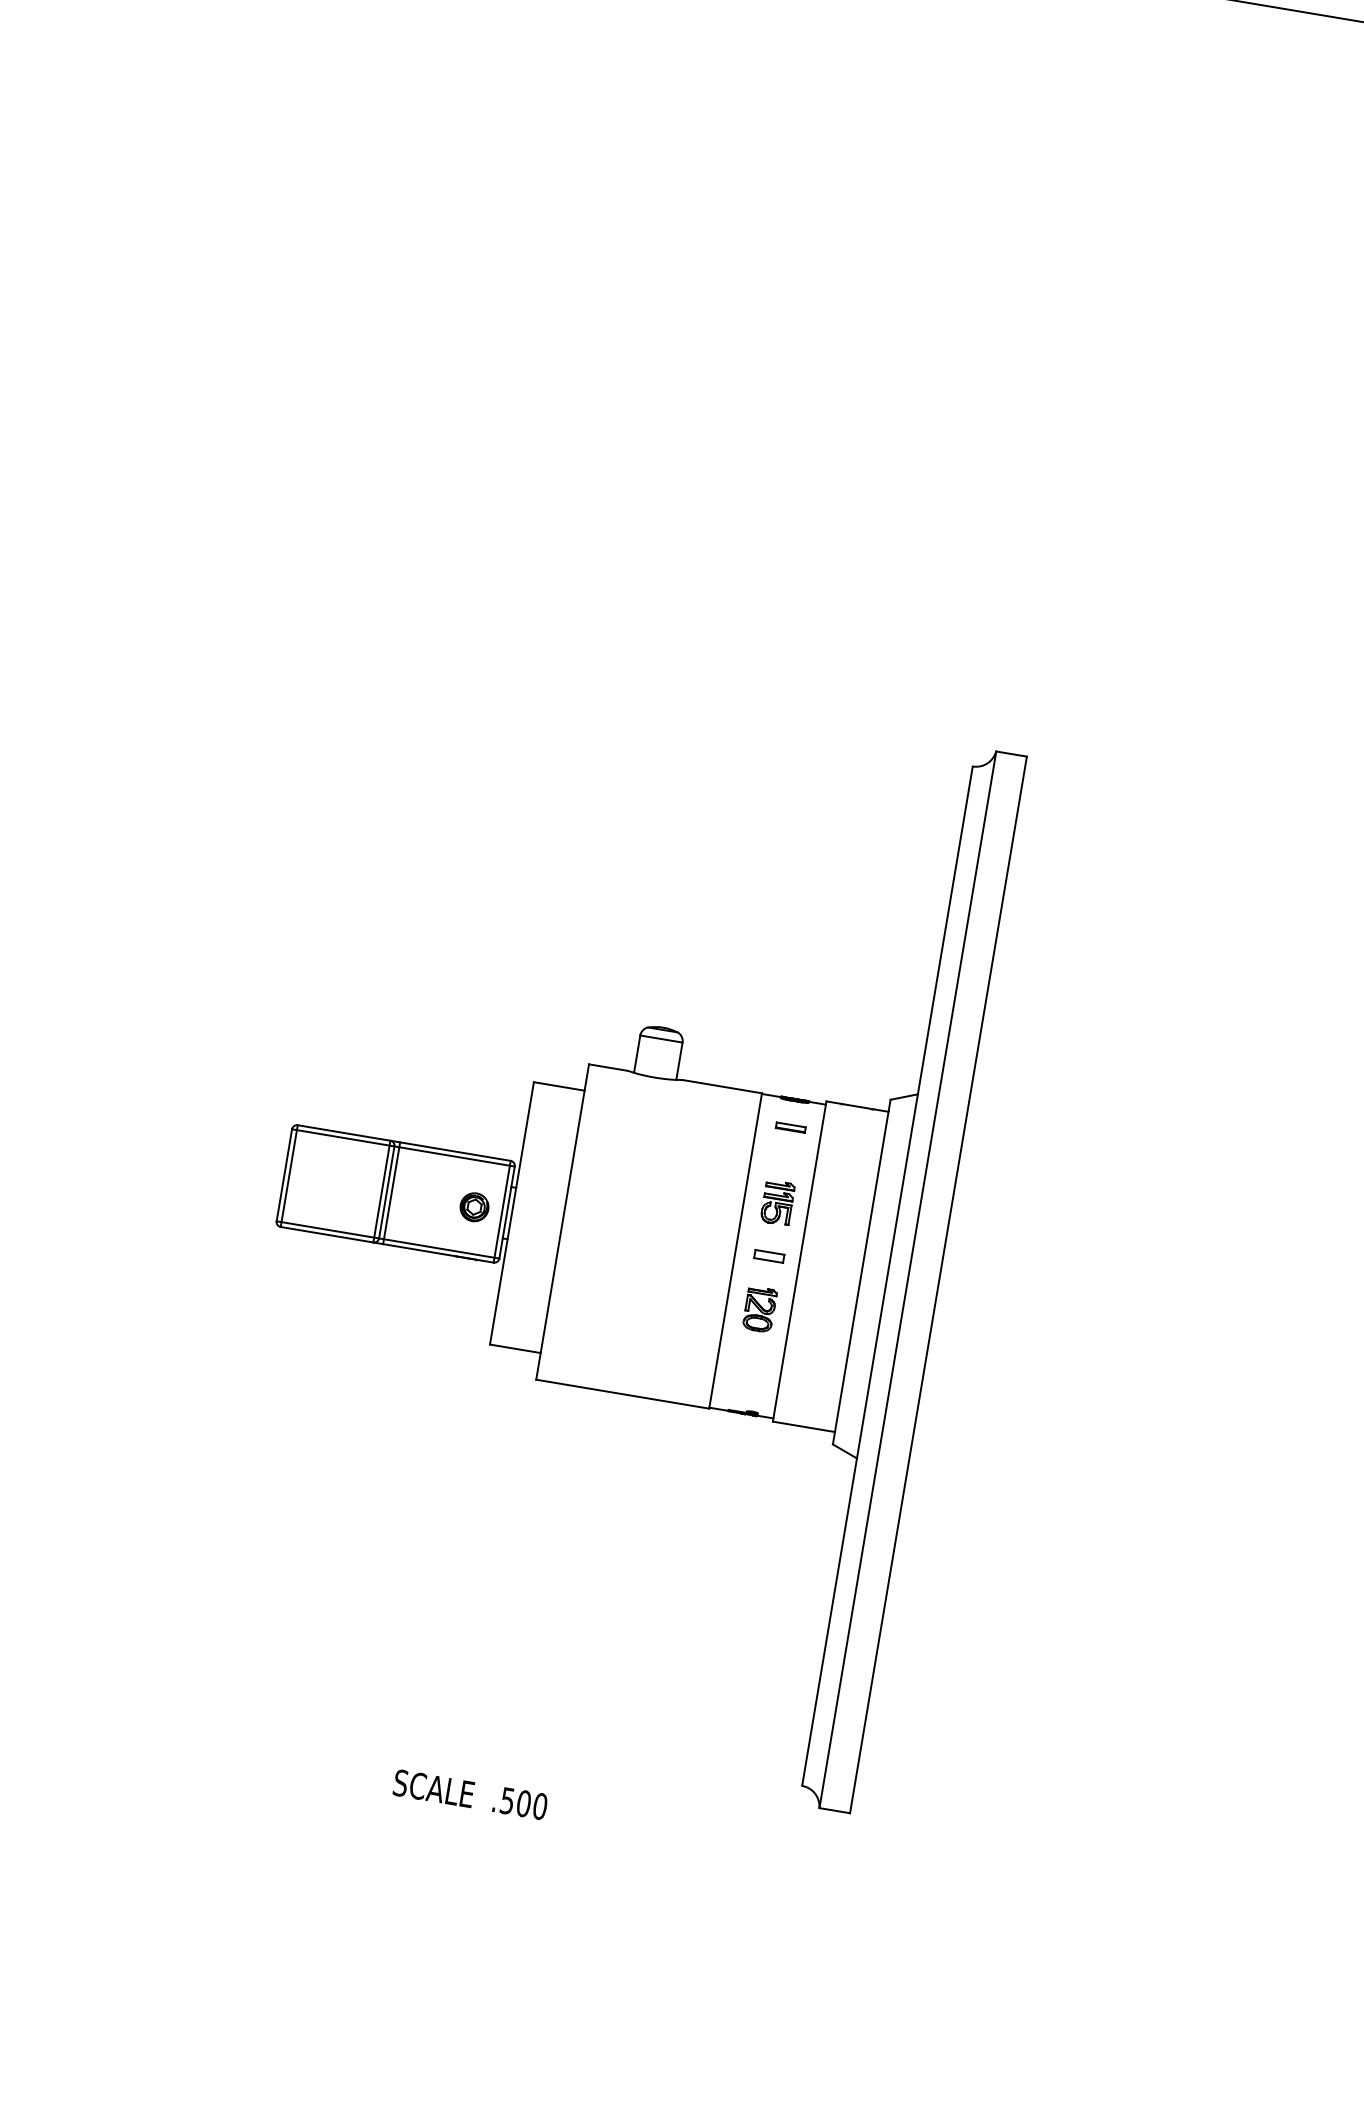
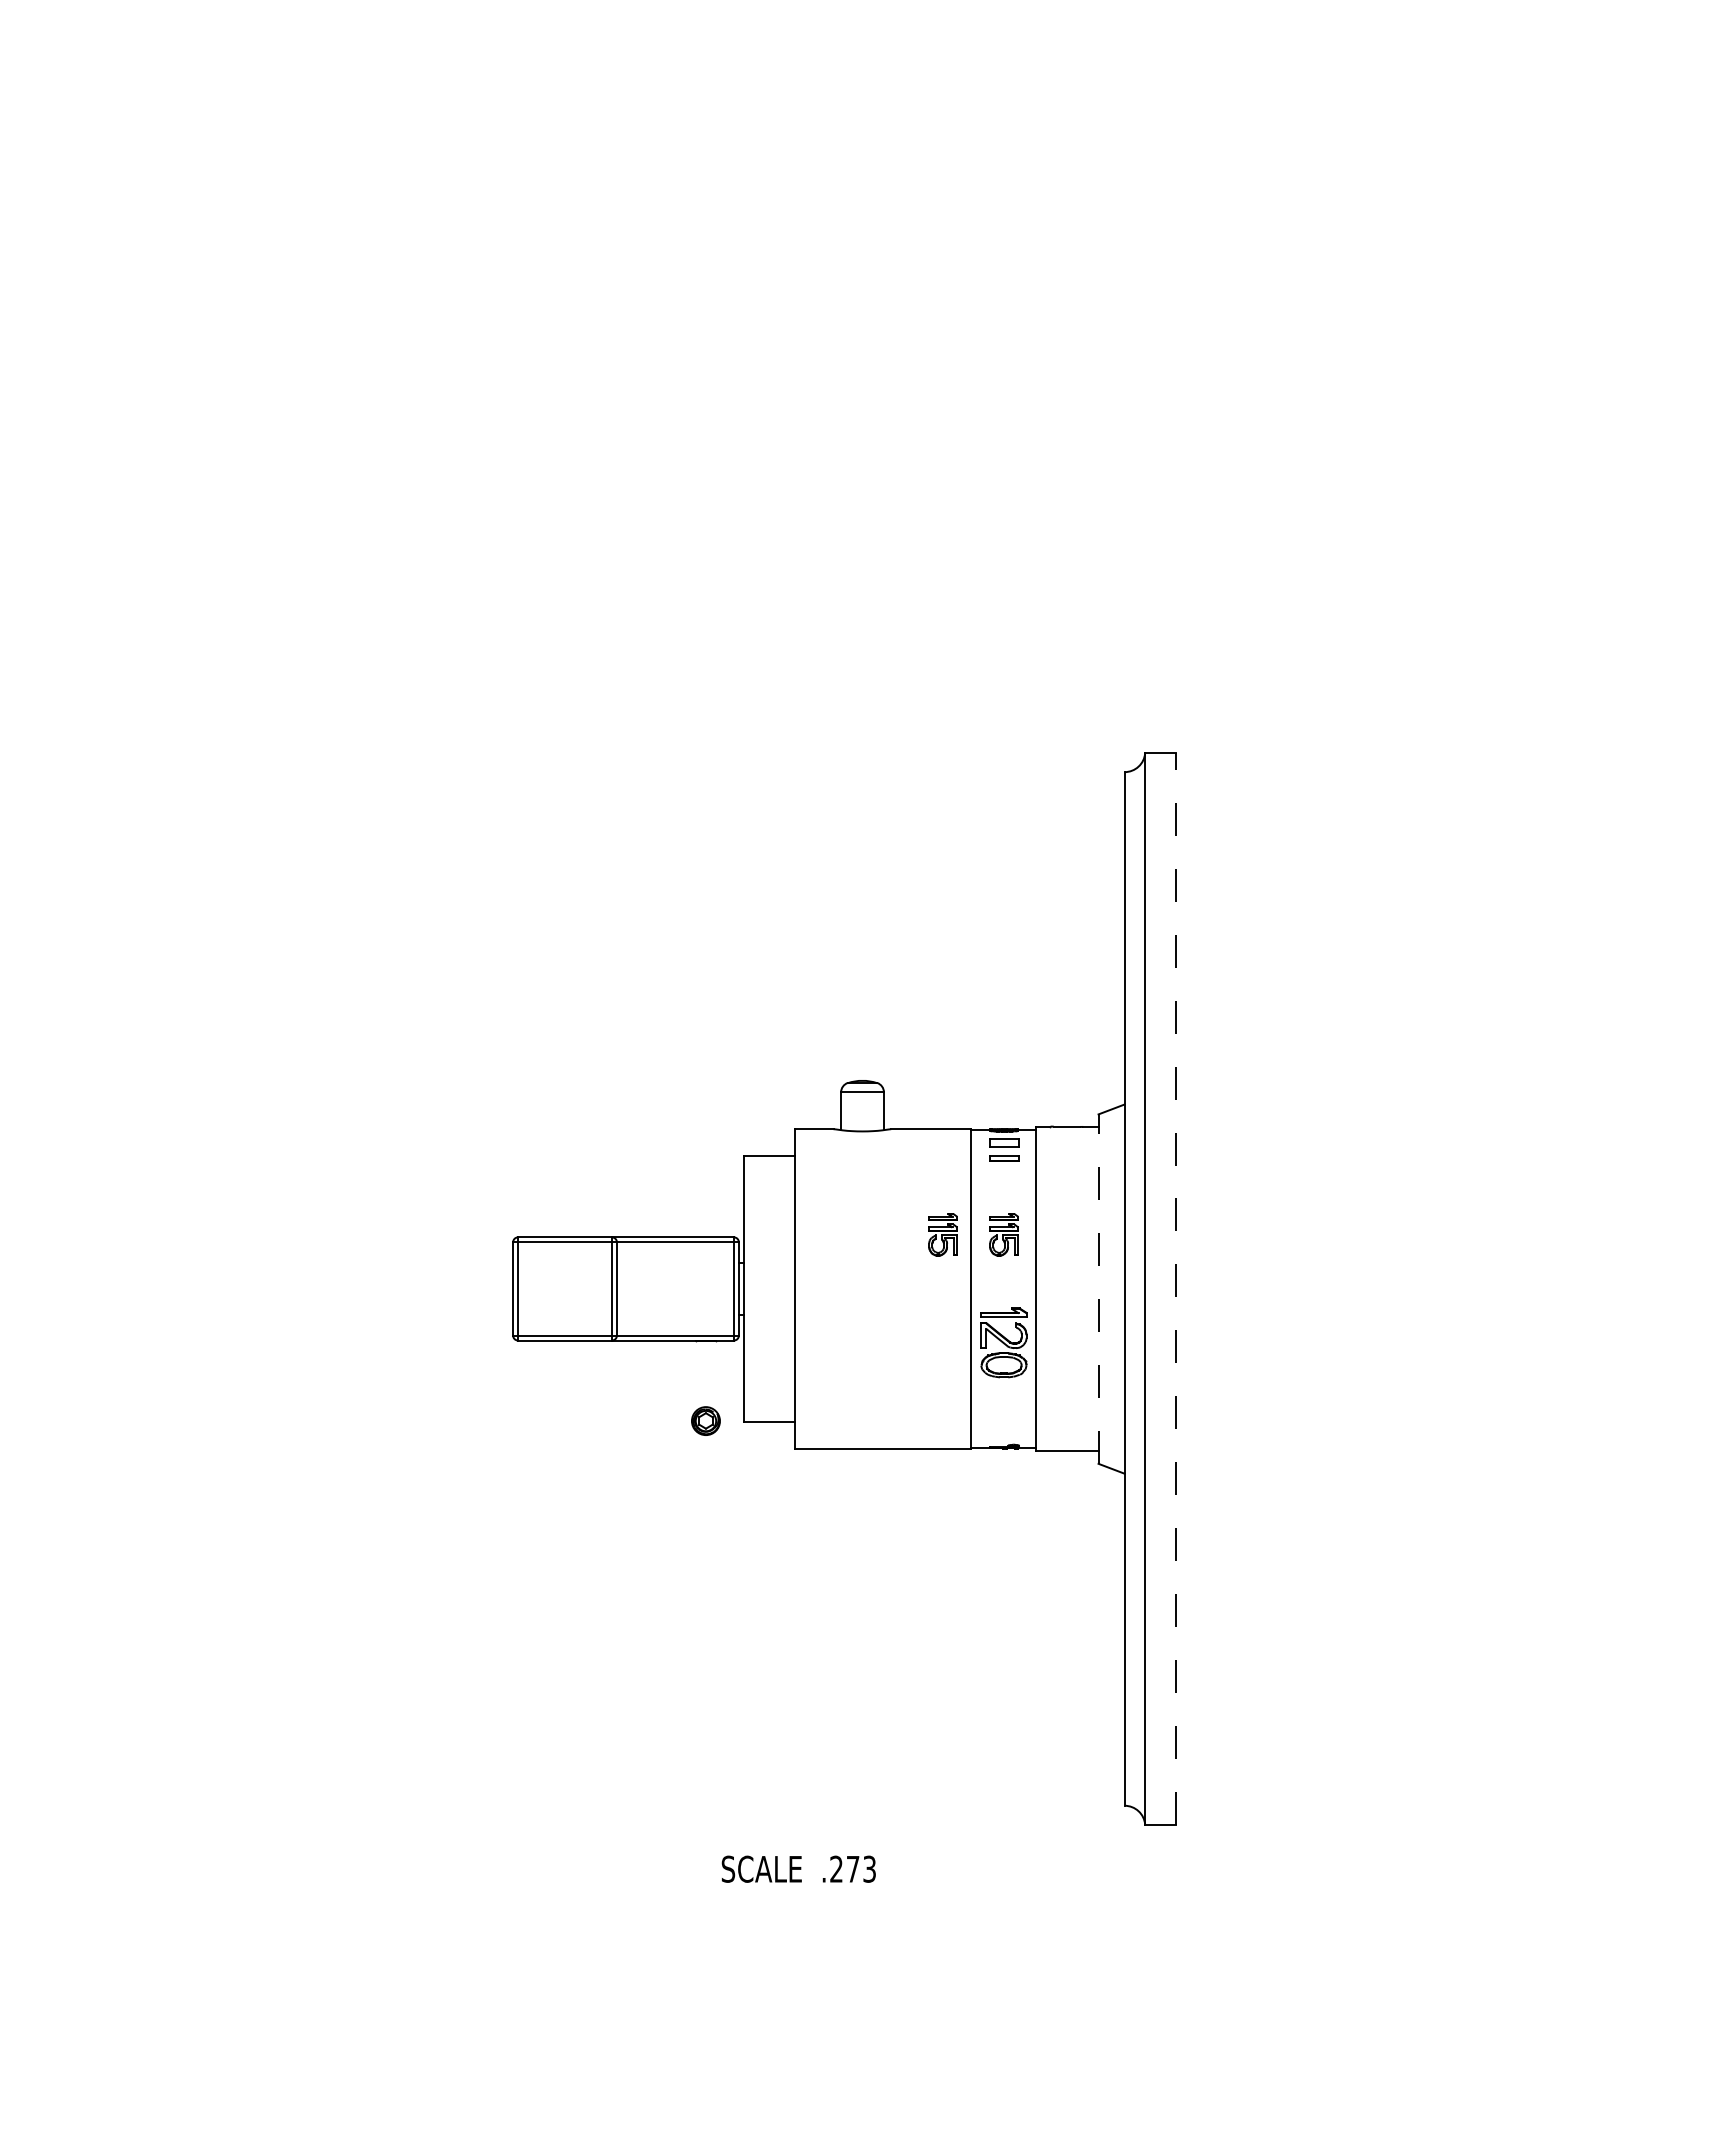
line: (391, 1192) -> (621, 1288), removed
part: (716, 1192) -> (942, 1234), added
part: (474, 1206) -> (705, 1420), moved
part: (769, 1255) -> (1004, 1142), moved
line: (861, 1272) -> (1098, 1289), solid -> dashed
line: (938, 1285) -> (1176, 1289), solid -> dashed
part: (760, 1309) -> (1004, 1342), size x1.6
text: (524, 1803) -> (853, 1868), .500 -> .273

